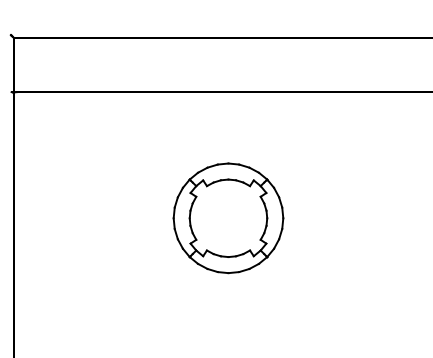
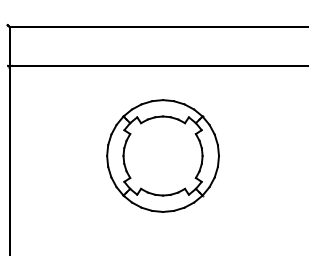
part: (228, 218) -> (163, 156), size x1.43

